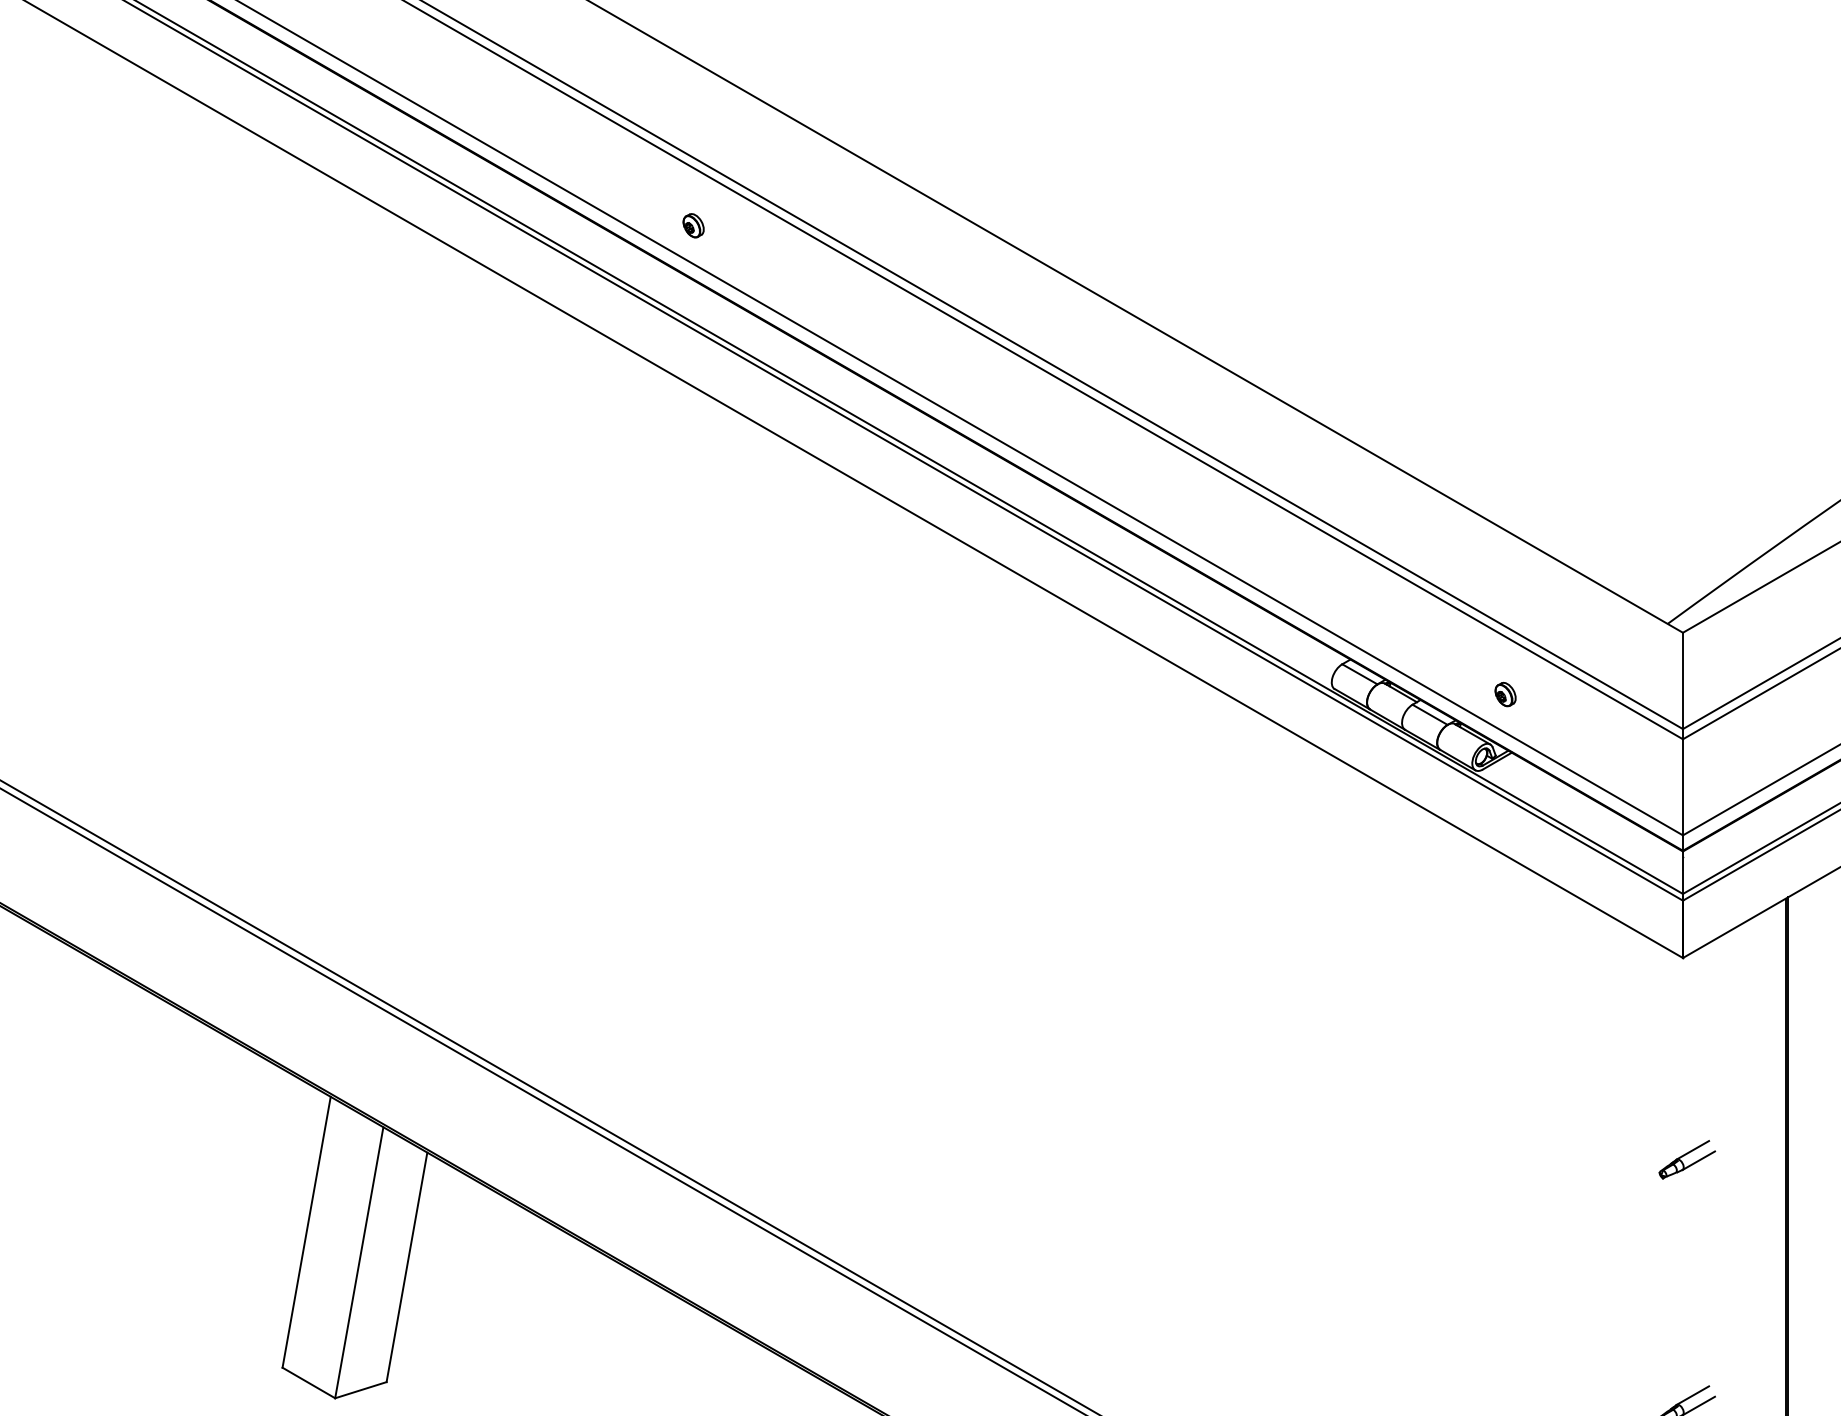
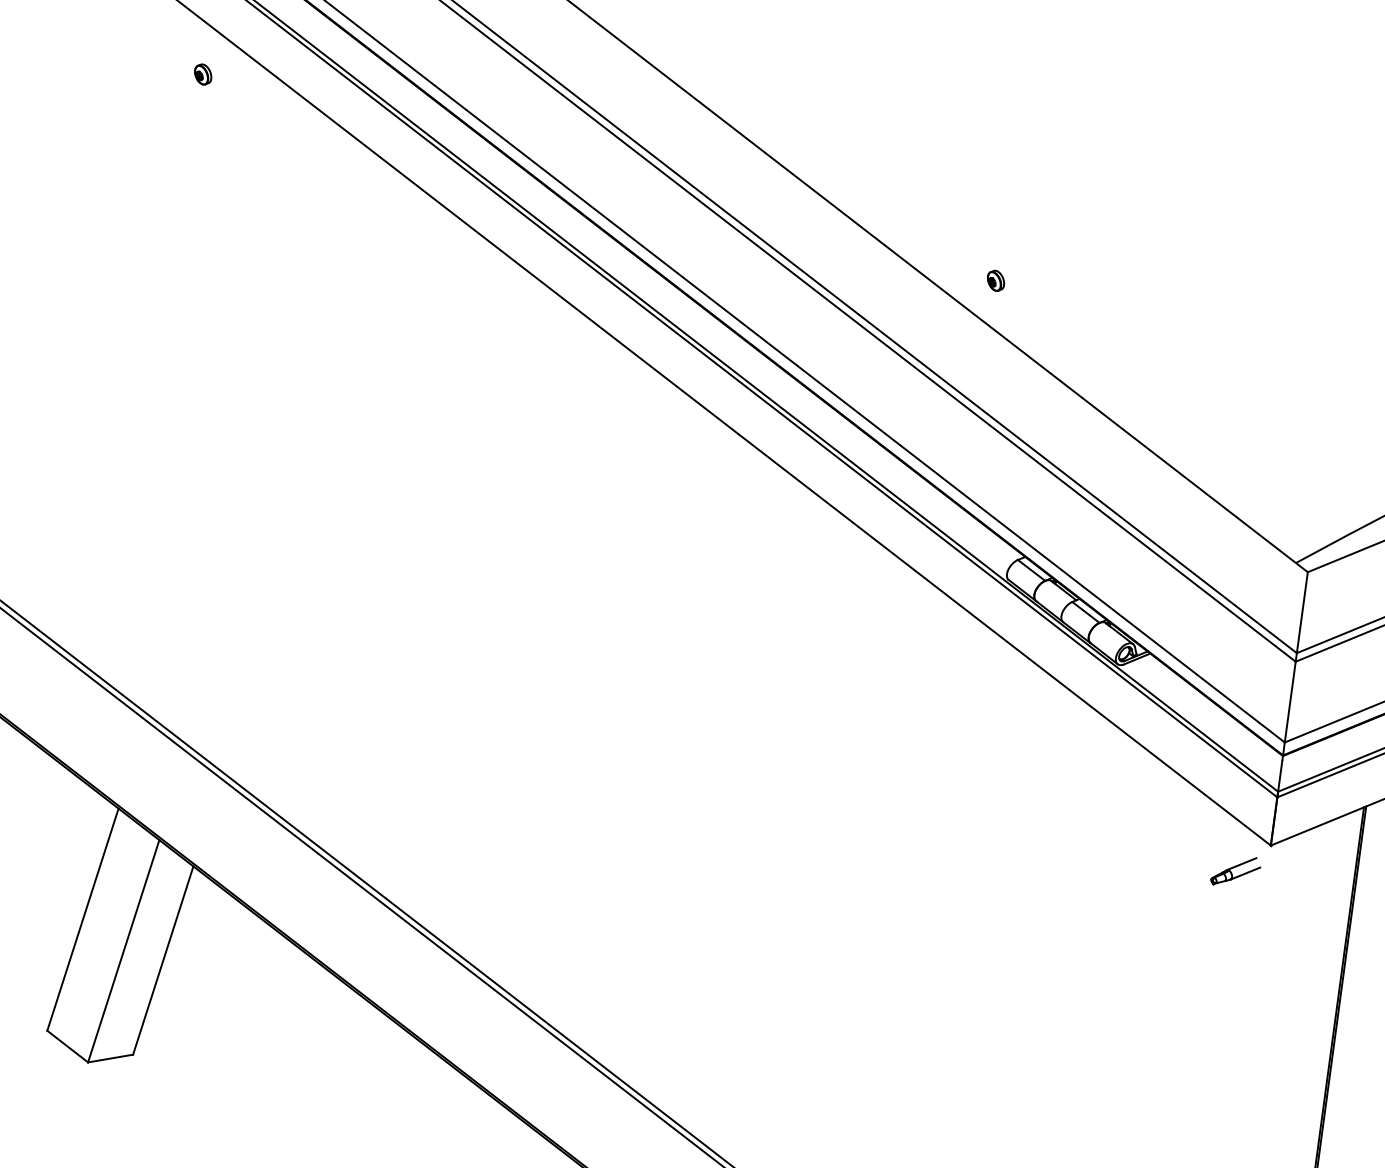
part: (693, 225) -> (203, 74), moved
part: (1505, 694) -> (995, 280), moved
part: (1687, 1159) -> (1236, 871), moved

